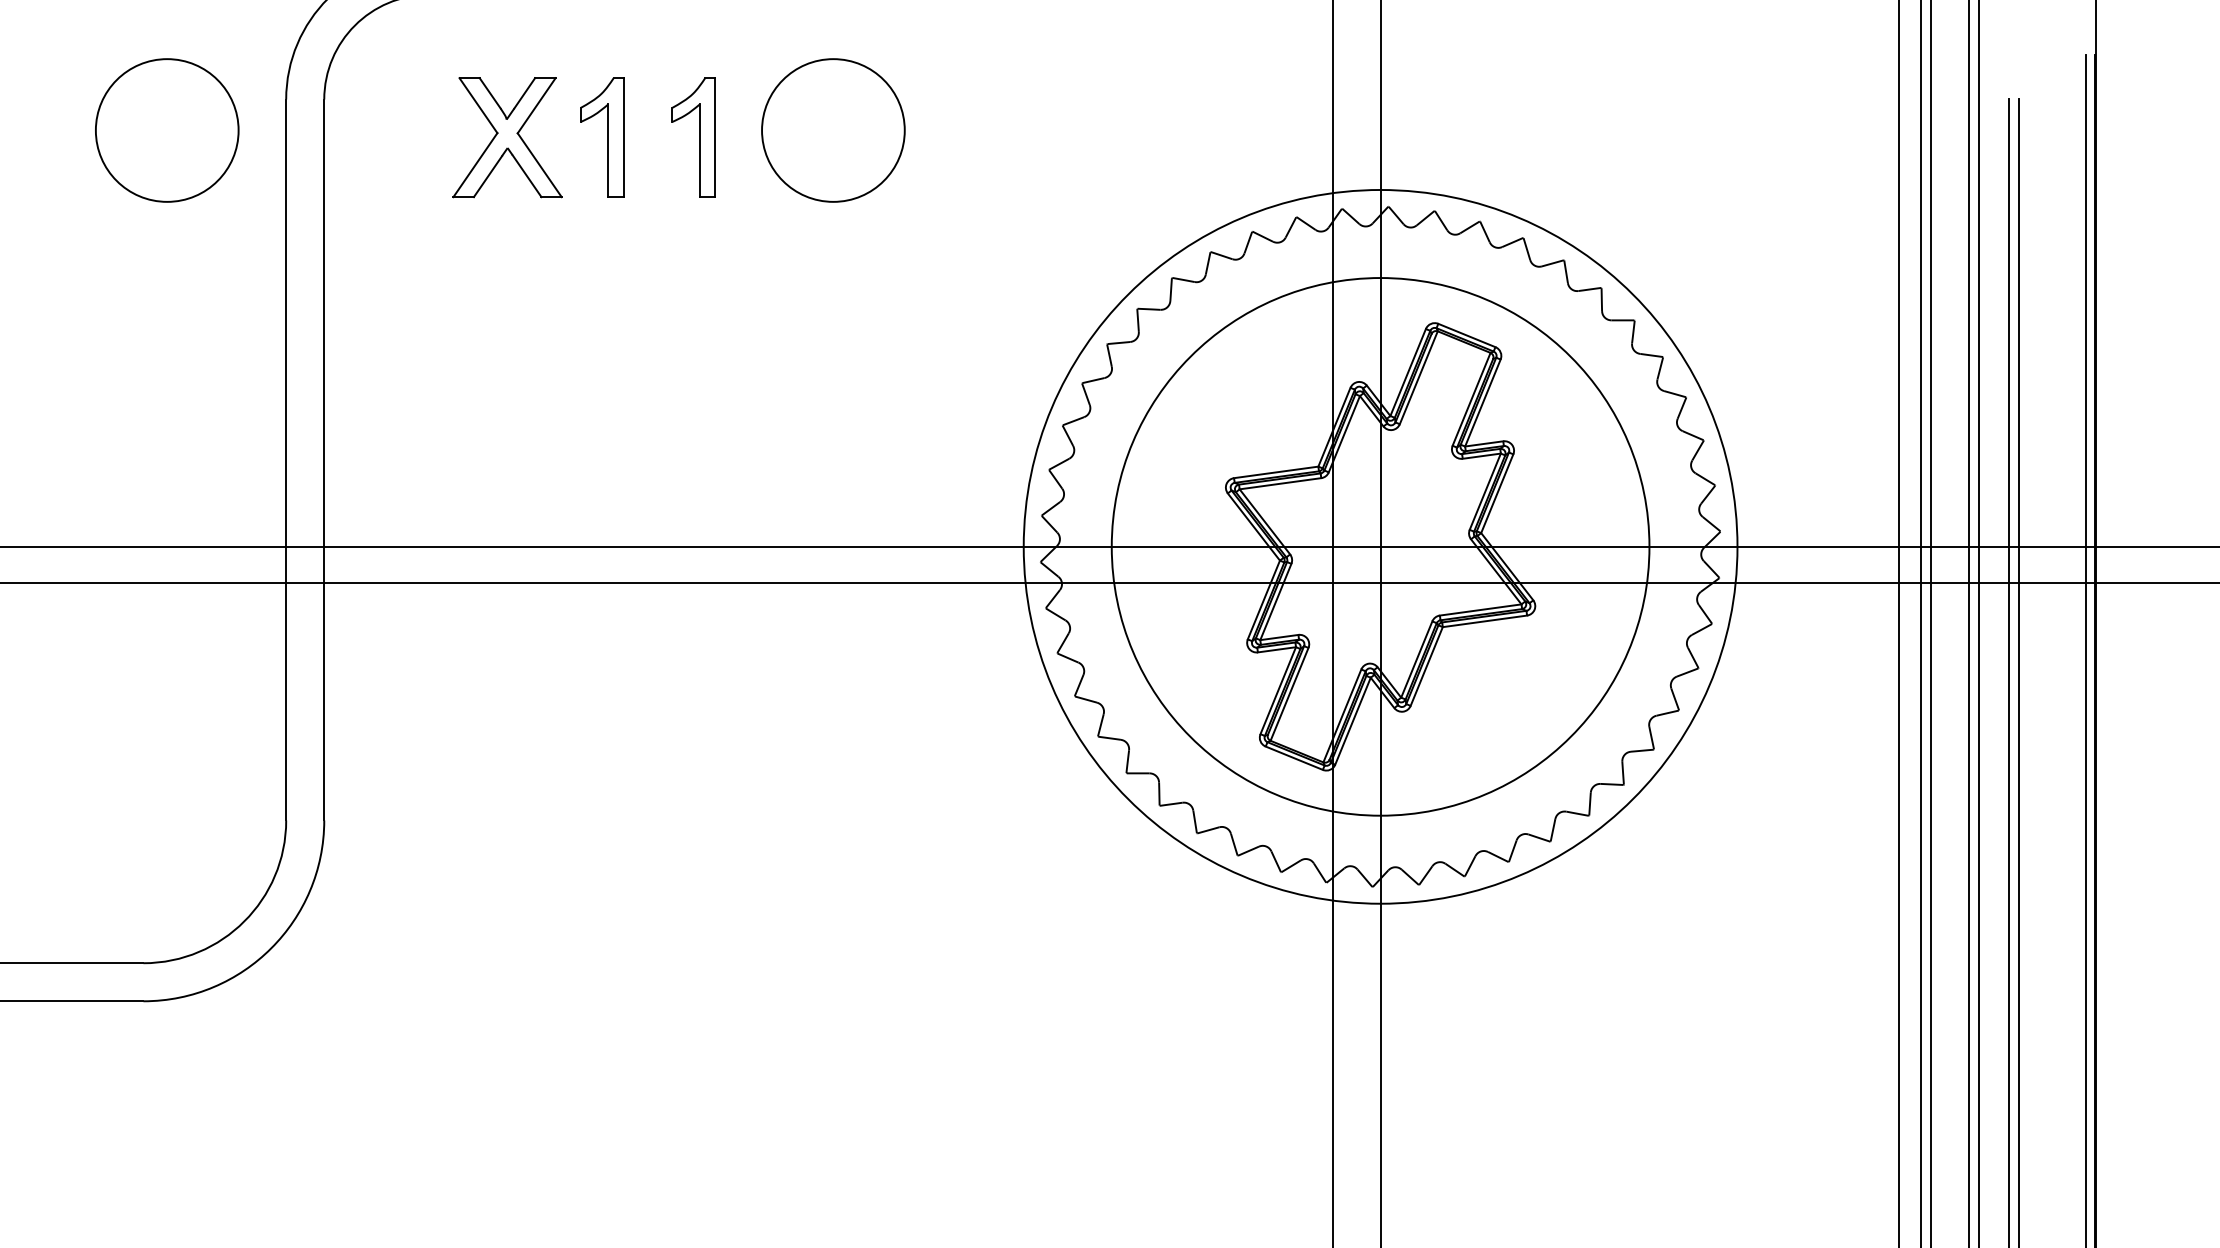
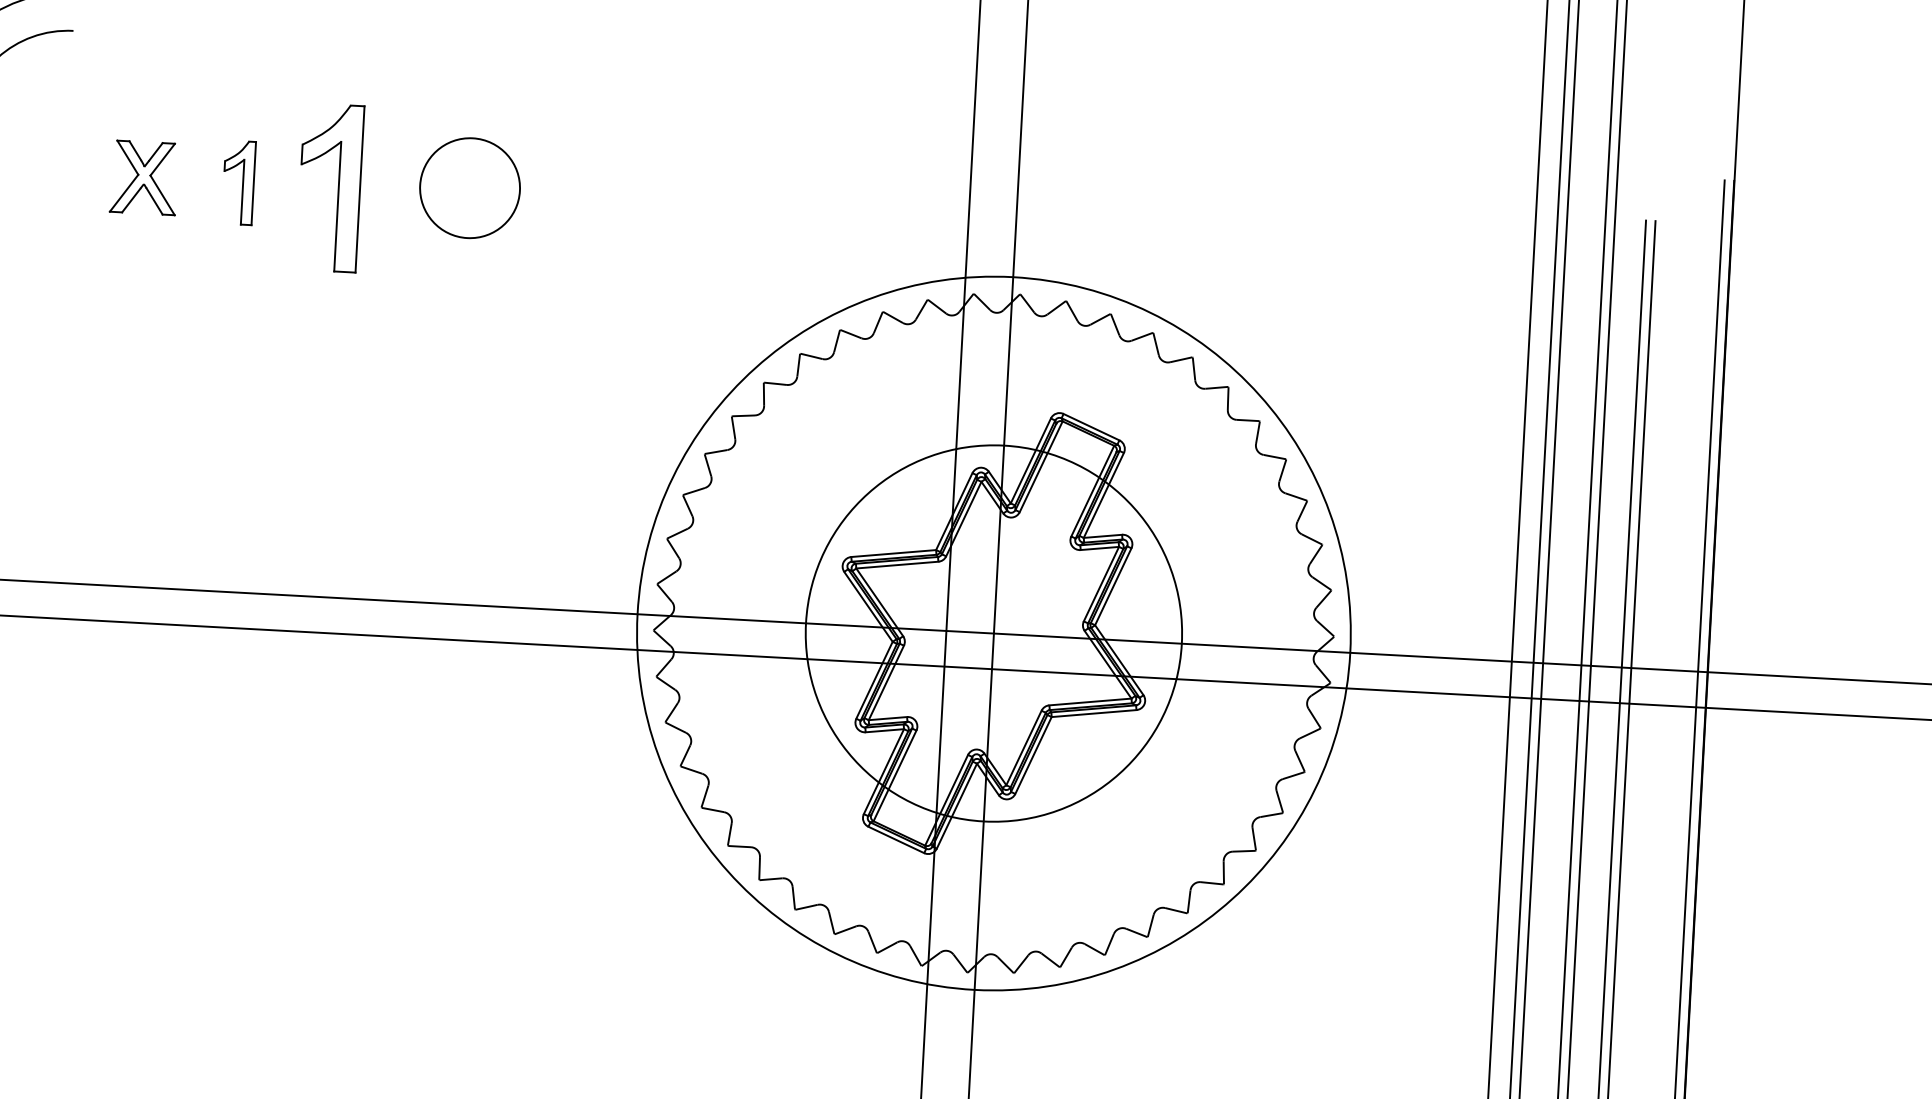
circle: (833, 130) -> (470, 188), size x0.7
part: (507, 137) -> (144, 177), size x0.6
part: (602, 137) -> (239, 182), size x0.7
part: (693, 137) -> (329, 187), size x1.4
circle: (1380, 546) -> (993, 633), size x0.7

